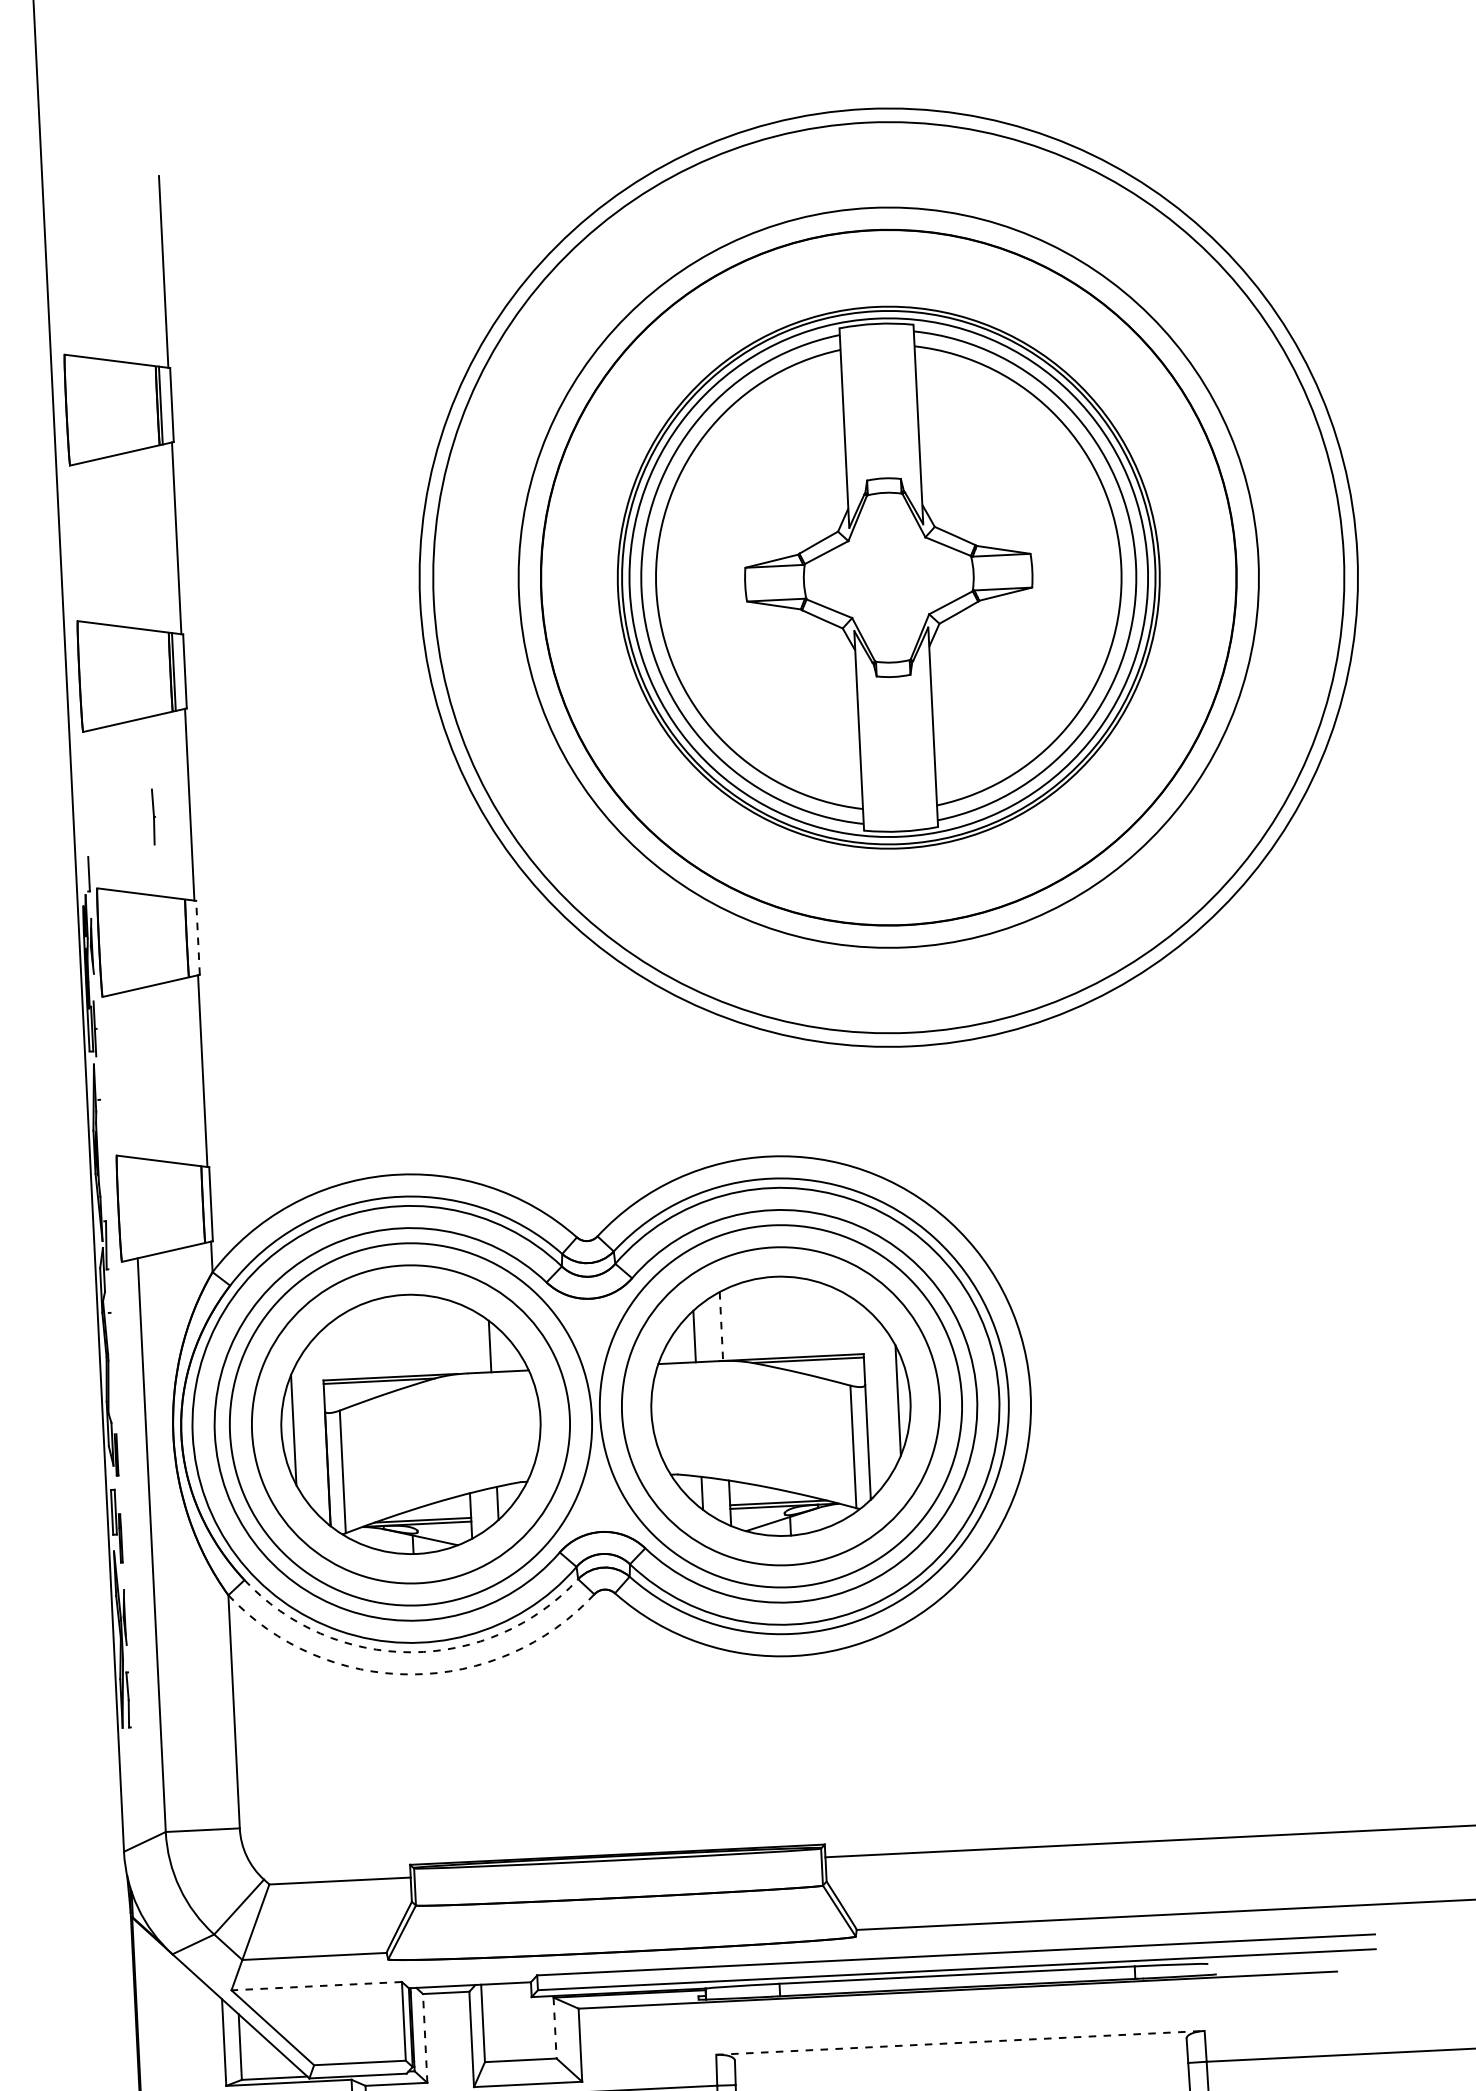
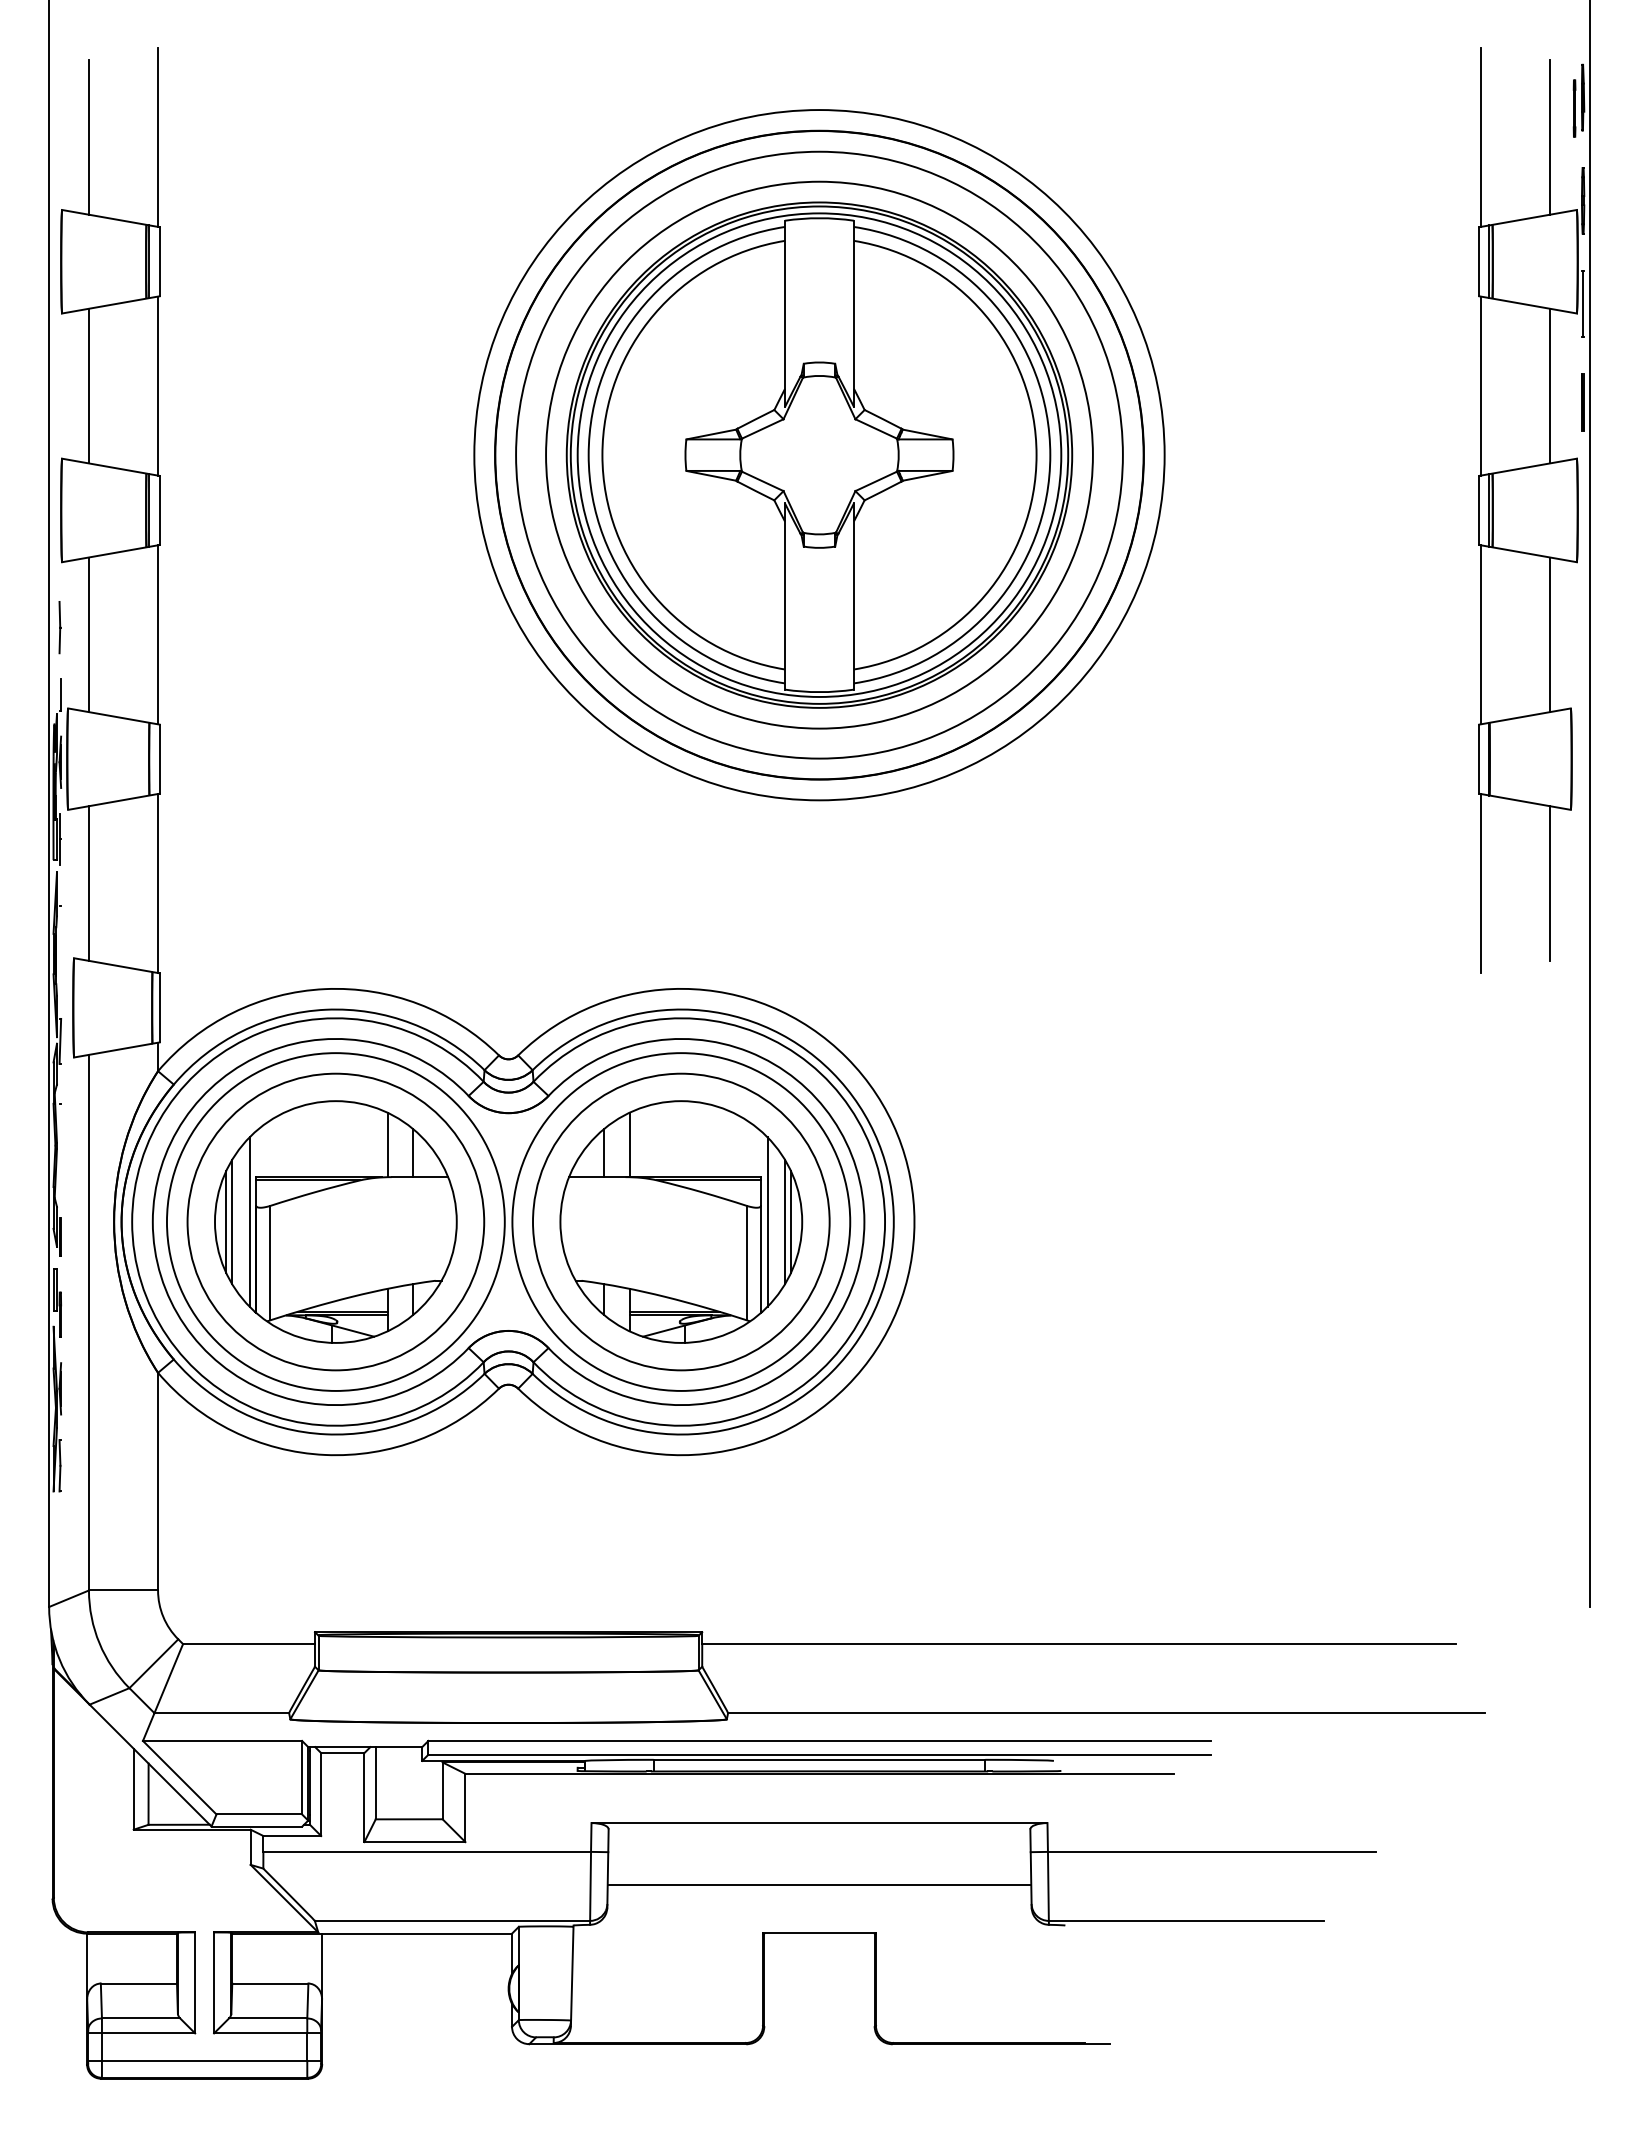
line: (89, 275) -> (88, 137), added
line: (102, 541) -> (88, 385), added
circle: (888, 576) -> (819, 454), size x0.62
circle: (888, 576) -> (819, 454), size x0.71
line: (115, 808) -> (88, 634), added
line: (153, 816) -> (59, 627), moved
line: (197, 938) -> (159, 759), dashed -> solid
line: (128, 1074) -> (88, 883), added
line: (721, 1327) -> (629, 1145), dashed -> solid
line: (462, 1338) -> (387, 1144), added
line: (891, 1400) -> (784, 1221), added
line: (873, 1401) -> (767, 1221), added
line: (318, 1428) -> (249, 1221), added
line: (300, 1429) -> (232, 1221), added
arc: (412, 1652) -> (326, 1434), dashed -> solid
arc: (412, 1673) -> (325, 1454), dashed -> solid
line: (316, 1985) -> (222, 1740), dashed -> solid
line: (554, 2028) -> (442, 1791), dashed -> solid
line: (425, 2038) -> (321, 1794), dashed -> solid
line: (960, 2043) -> (819, 1823), dashed -> solid

